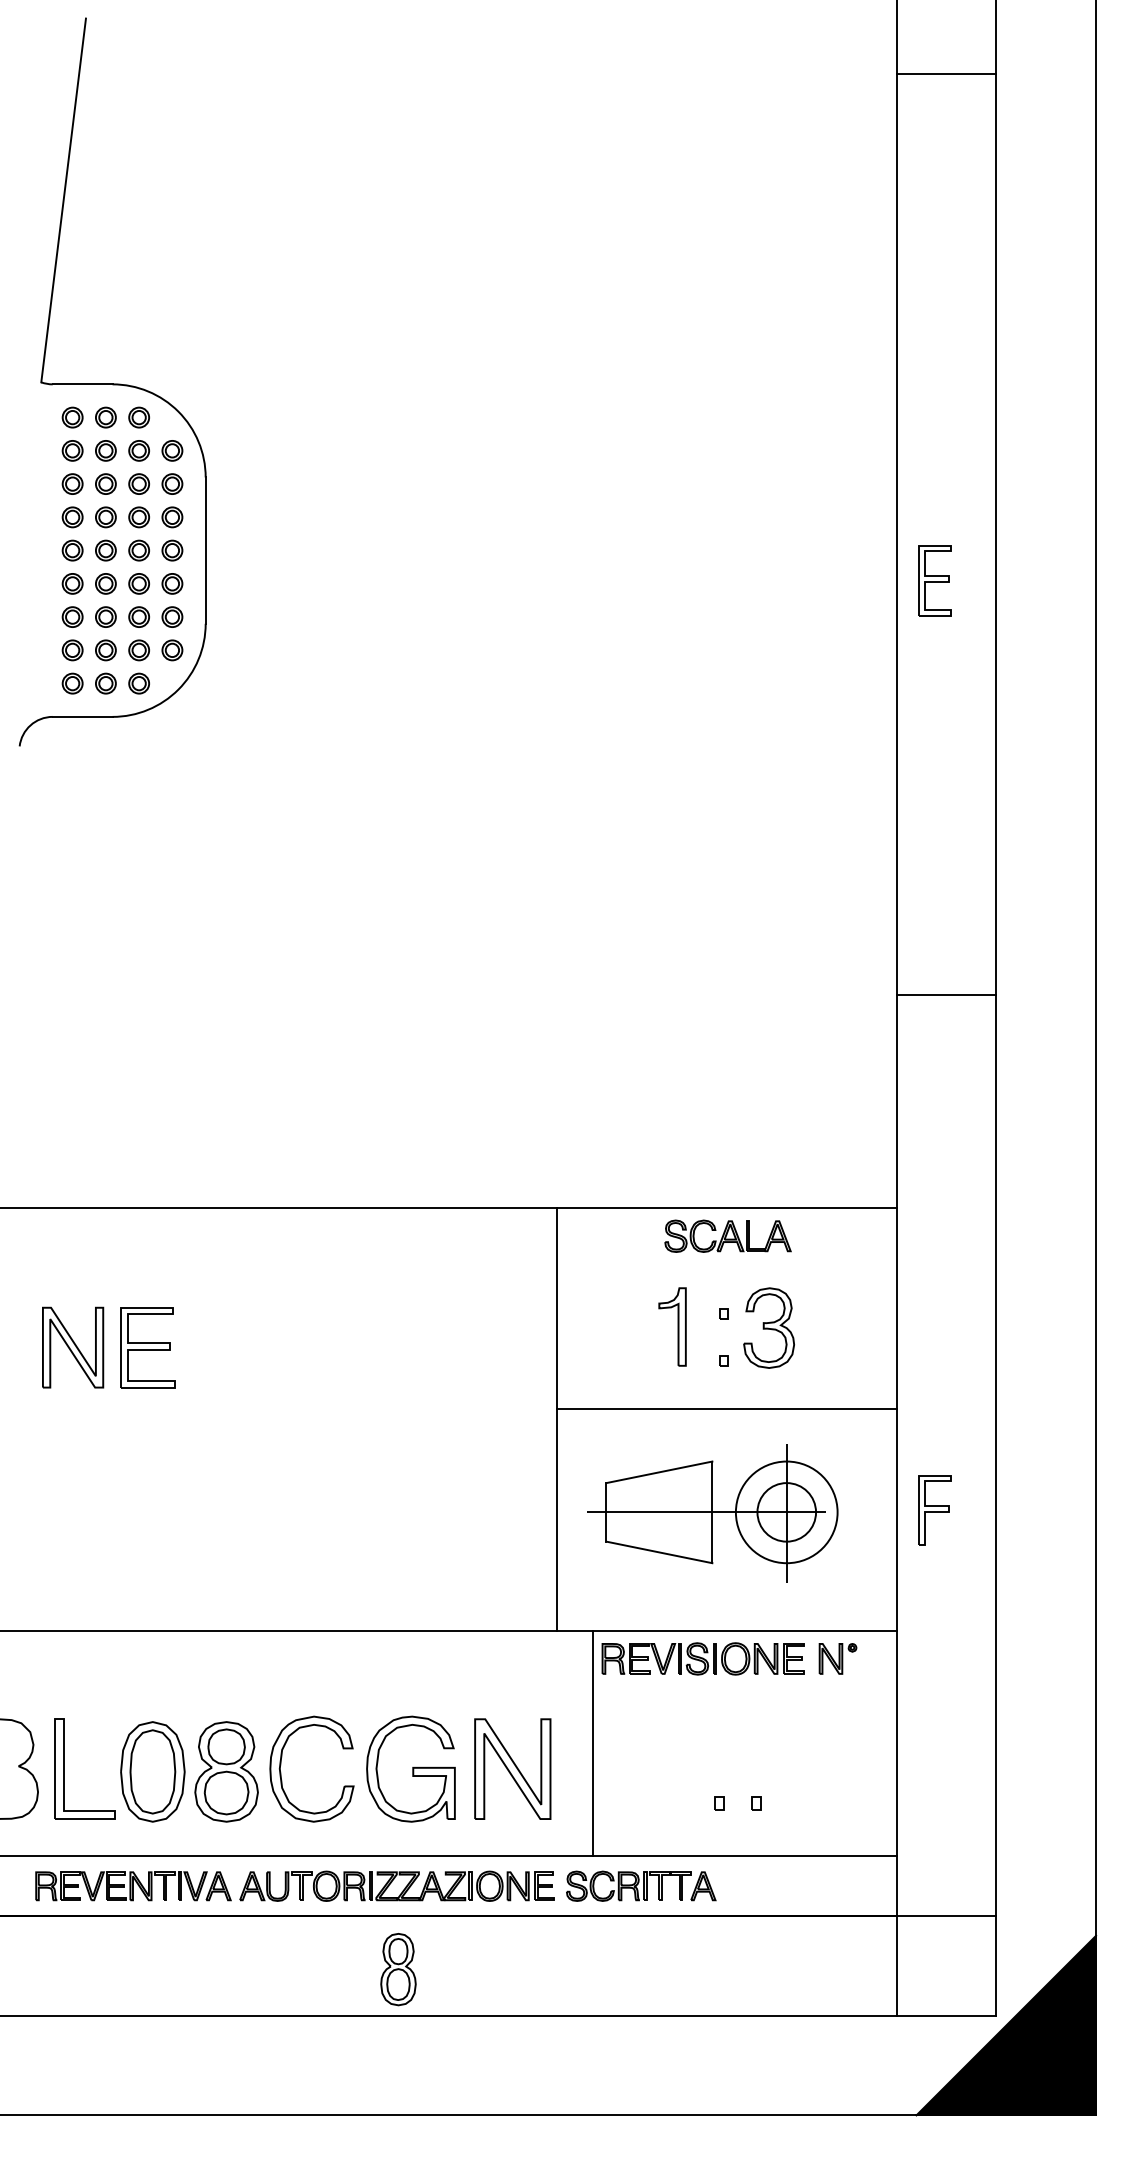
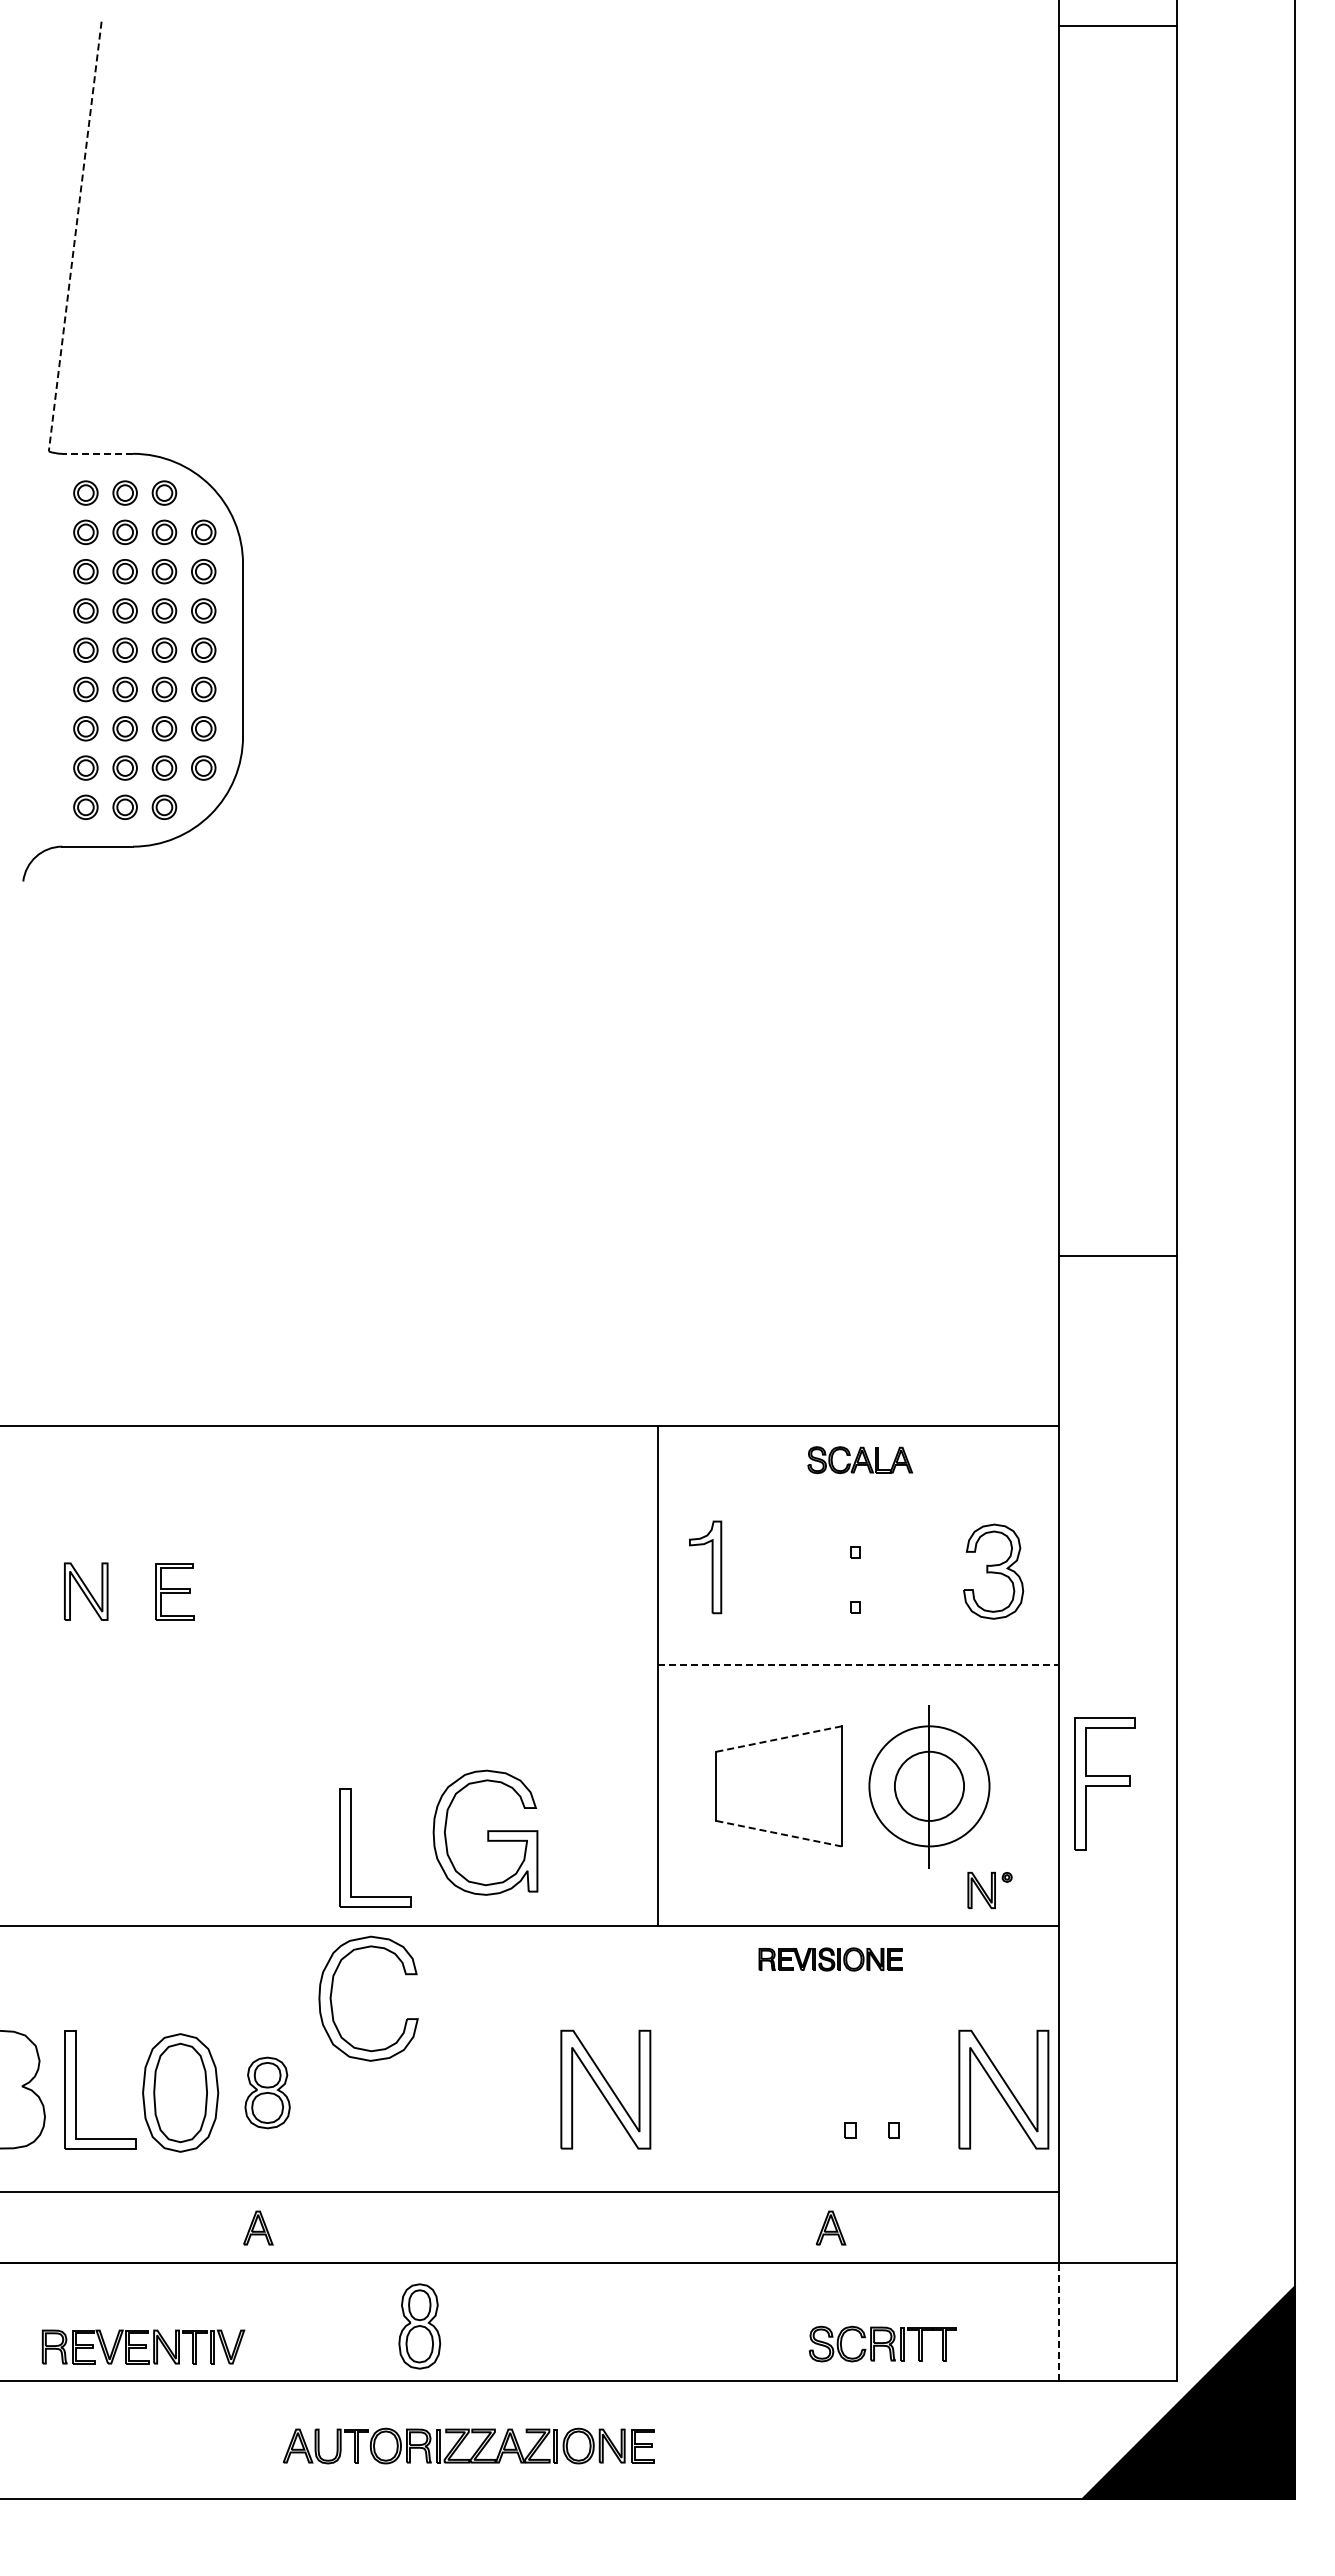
line: (946, 73) -> (1118, 25), moved
line: (63, 201) -> (75, 237), solid -> dashed
line: (82, 384) -> (97, 453), solid -> dashed
part: (934, 580) -> (1104, 685), removed
line: (946, 994) -> (1118, 1255), moved
part: (728, 1235) -> (860, 1459), size x0.7
part: (672, 1327) -> (705, 1567), moved
part: (769, 1327) -> (993, 1571), moved
part: (72, 1347) -> (85, 1591), size x0.6
part: (147, 1347) -> (174, 1591), size x0.6
line: (727, 1409) -> (859, 1664), solid -> dashed
line: (658, 1472) -> (778, 1739), solid -> dashed
part: (934, 1509) -> (1104, 1783), size x1.6
line: (721, 1512) -> (852, 1786), removed
line: (658, 1552) -> (778, 1833), solid -> dashed
part: (297, 1564) -> (351, 1847), added
part: (702, 1658) -> (830, 1959), size x0.6
part: (837, 1658) -> (989, 1890), moved
line: (592, 1742) -> (700, 2058), removed
part: (281, 1764) -> (332, 1993), moved
part: (410, 1768) -> (485, 1832), moved
part: (849, 1768) -> (1003, 2089), added
part: (226, 1771) -> (267, 2092), size x0.6
part: (392, 1882) -> (463, 2441), moved
part: (121, 1885) -> (143, 2346), moved
part: (628, 1885) -> (882, 2343), moved
line: (896, 1965) -> (1059, 2321), solid -> dashed
part: (398, 1969) -> (419, 2326), moved

